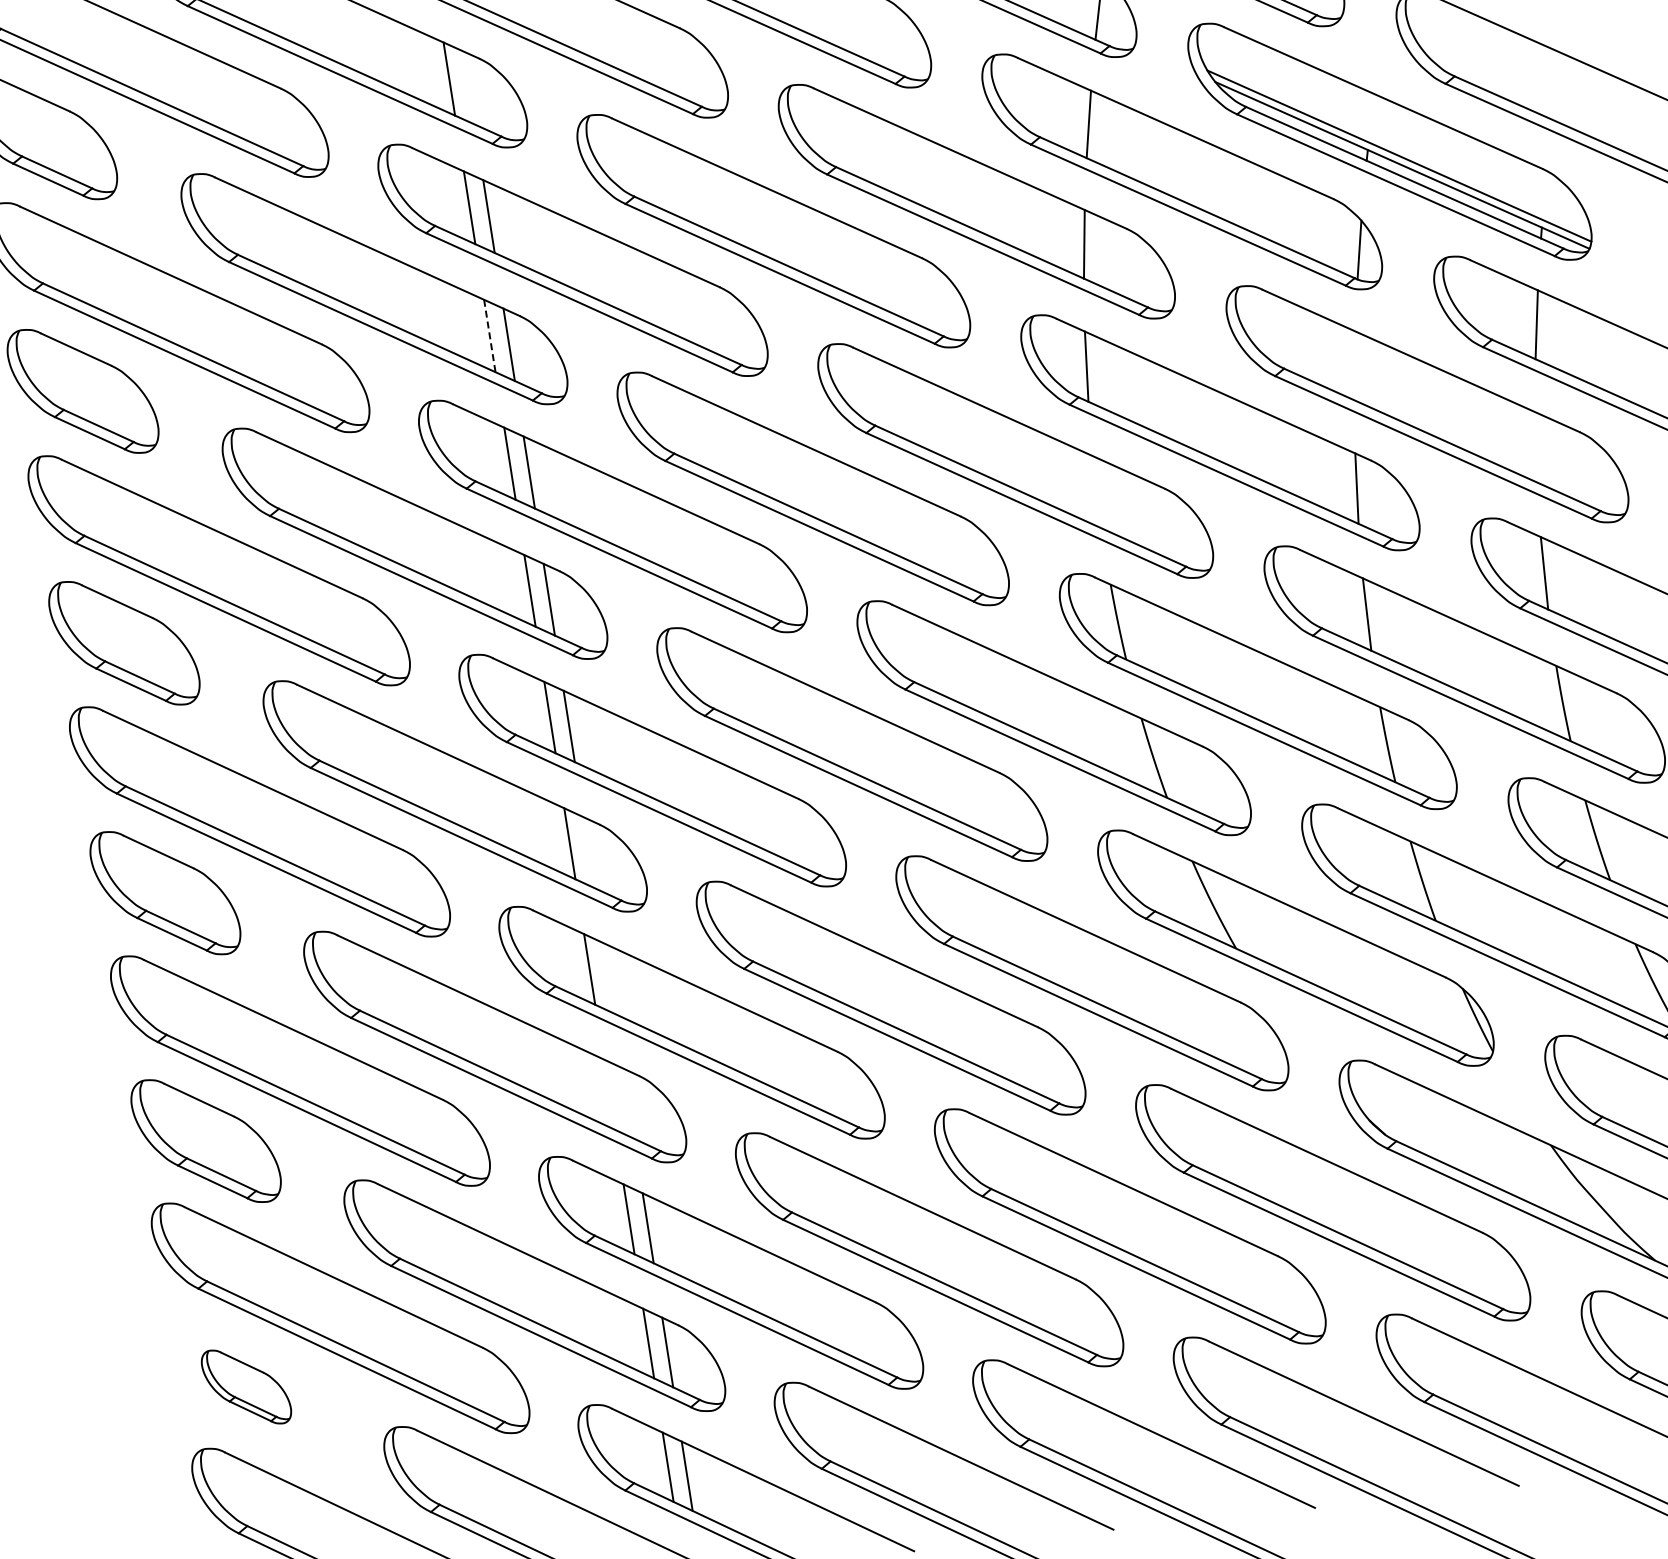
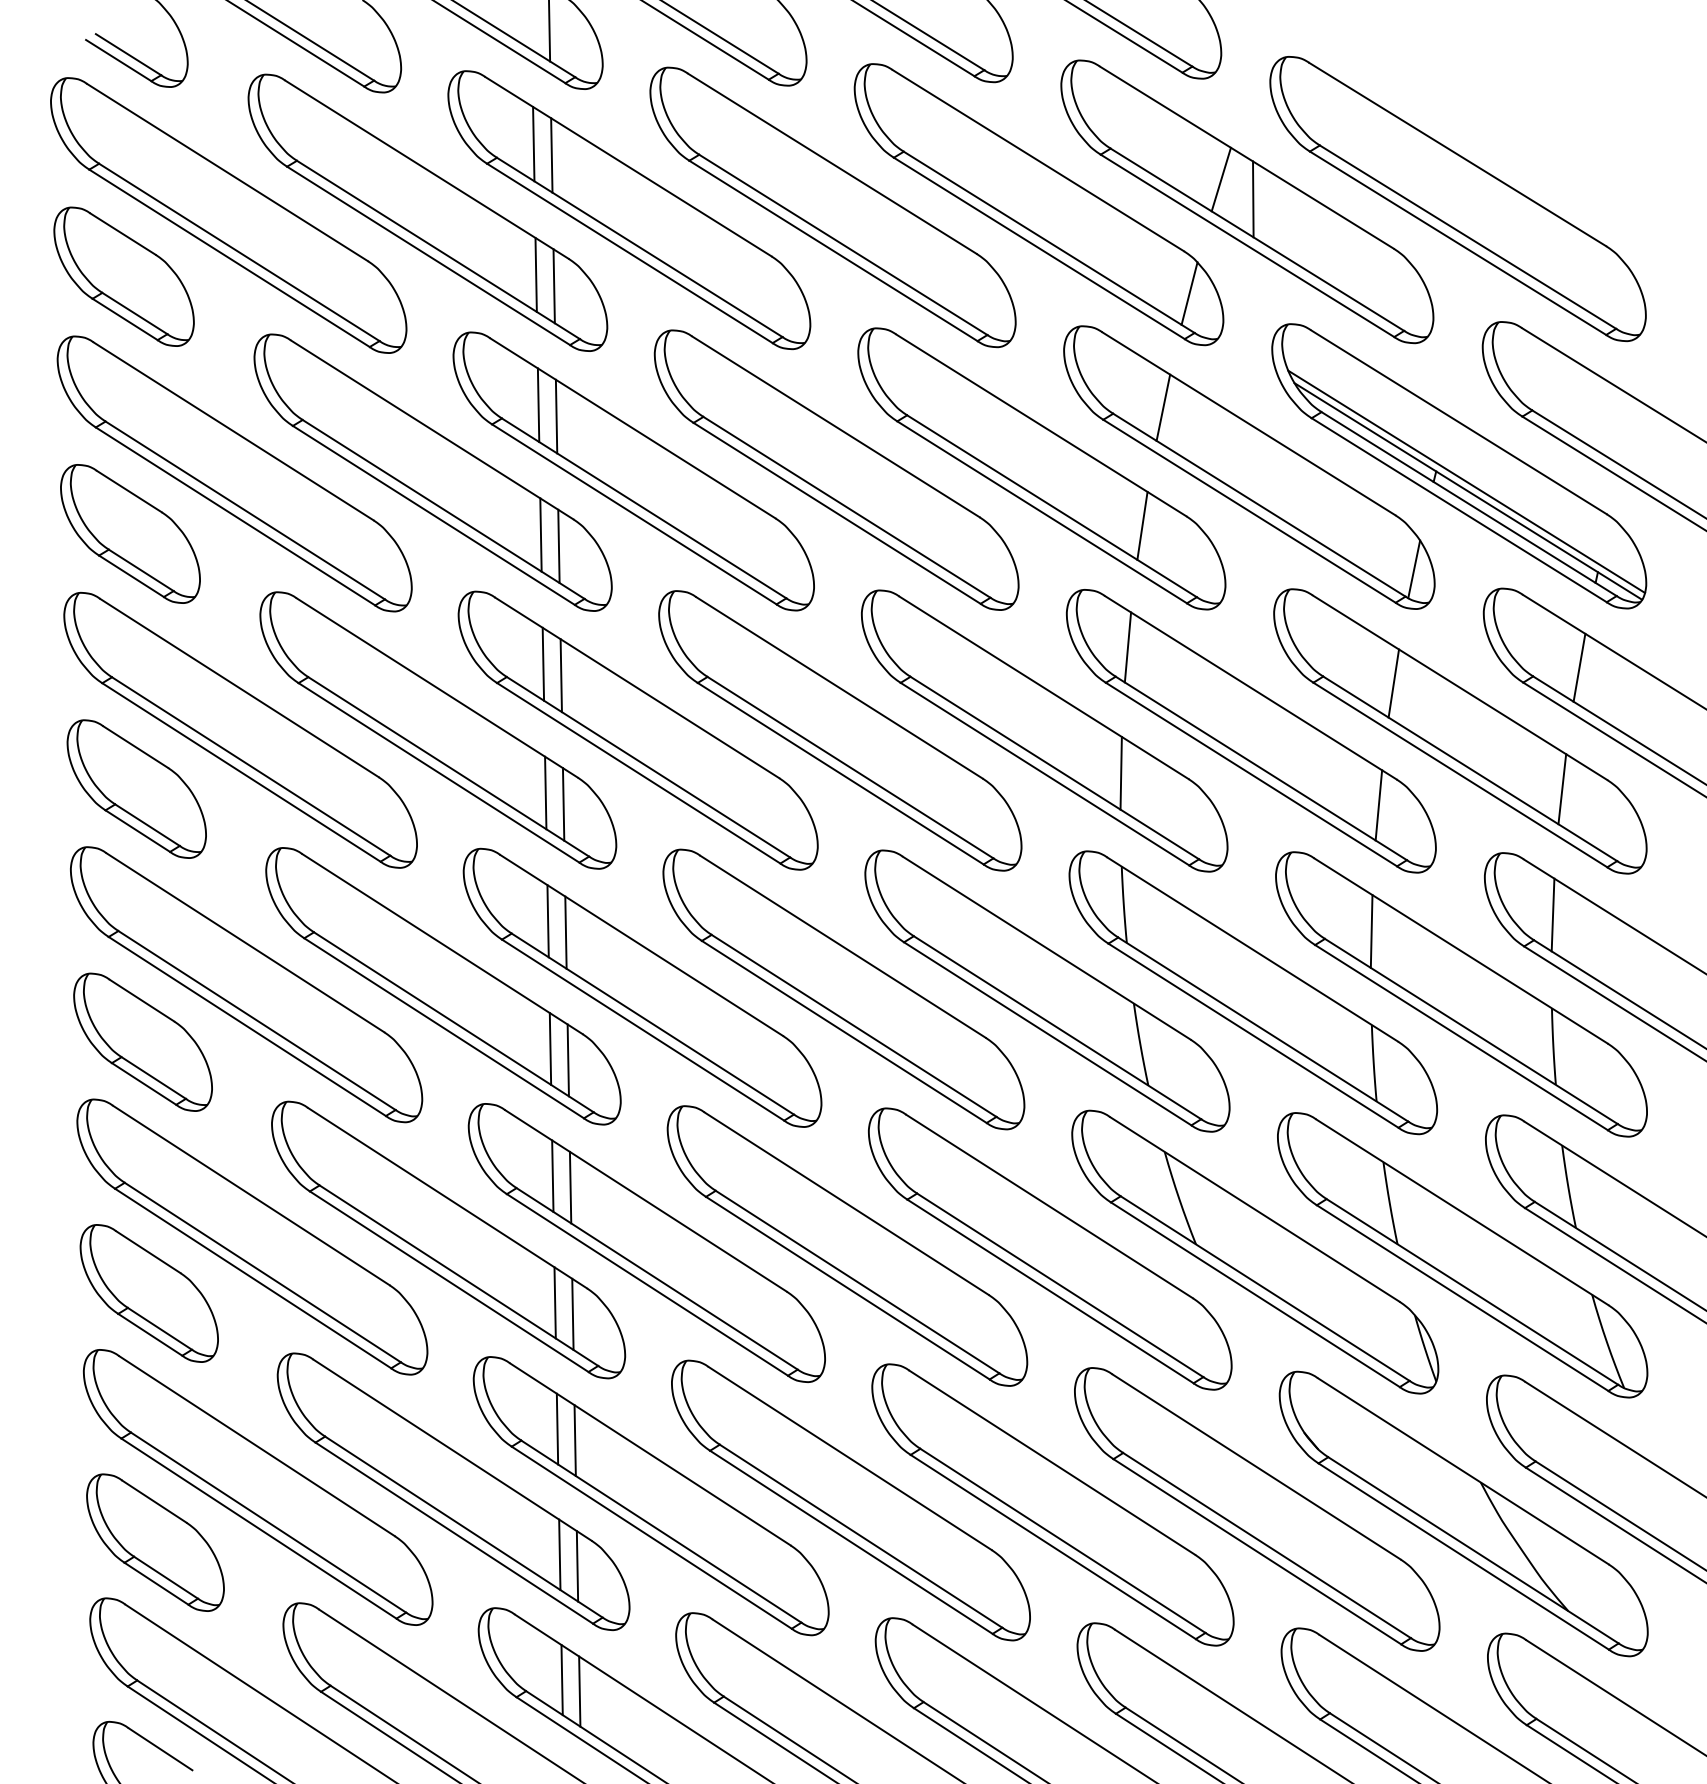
line: (468, 88) -> (553, 286), added
line: (489, 336) -> (540, 535), dashed -> solid
line: (1354, 365) -> (1393, 683), added
line: (1536, 447) -> (1562, 789), added
line: (1096, 491) -> (1120, 772), added
line: (588, 852) -> (567, 1060), added
line: (608, 978) -> (570, 1187), added
line: (608, 1094) -> (554, 1302), added
line: (628, 1102) -> (572, 1313), added
part: (246, 1386) -> (155, 1542), size x1.67

